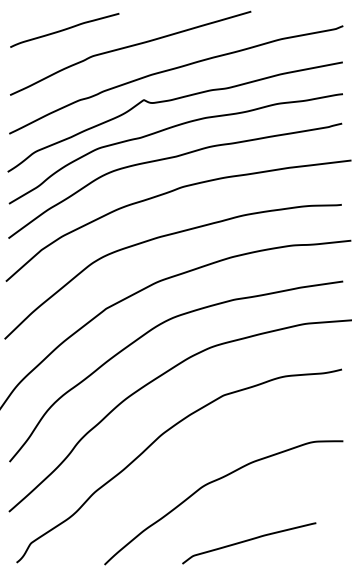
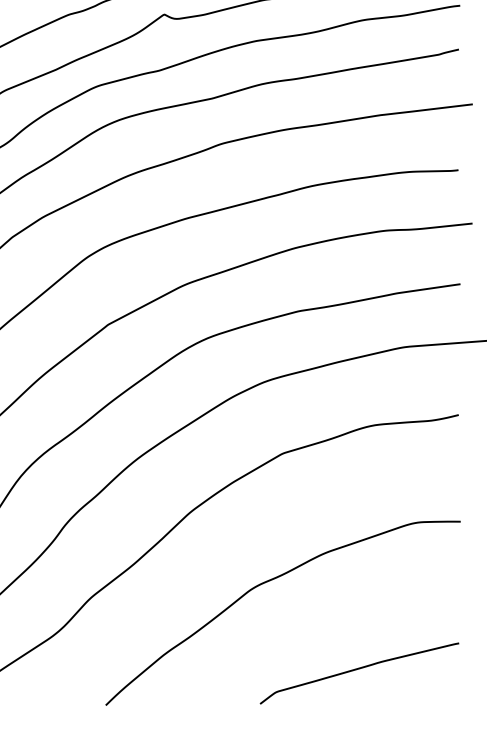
curve: (248, 541) -> (358, 670), moved

